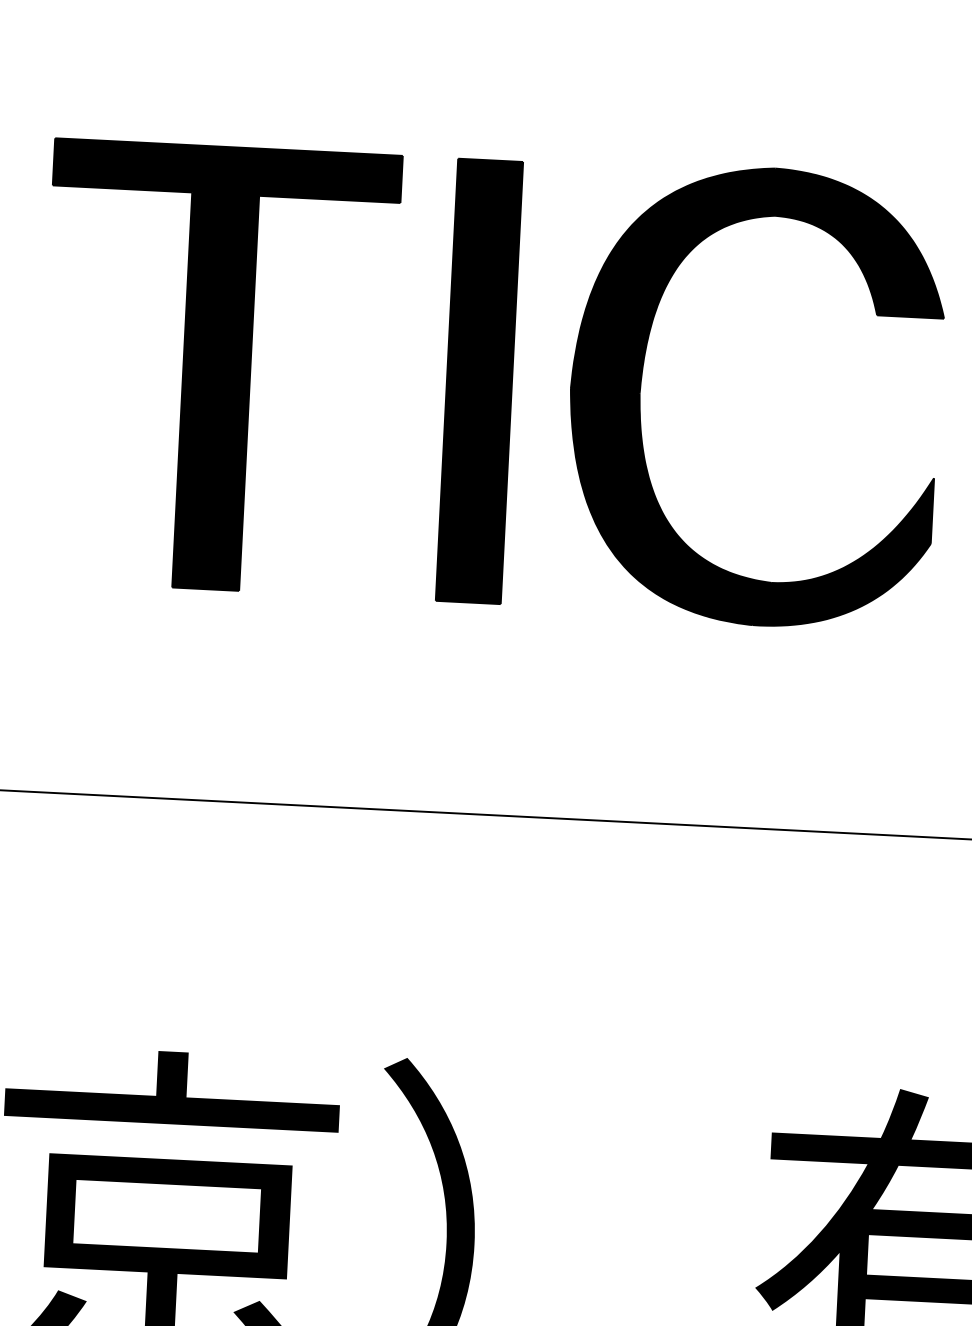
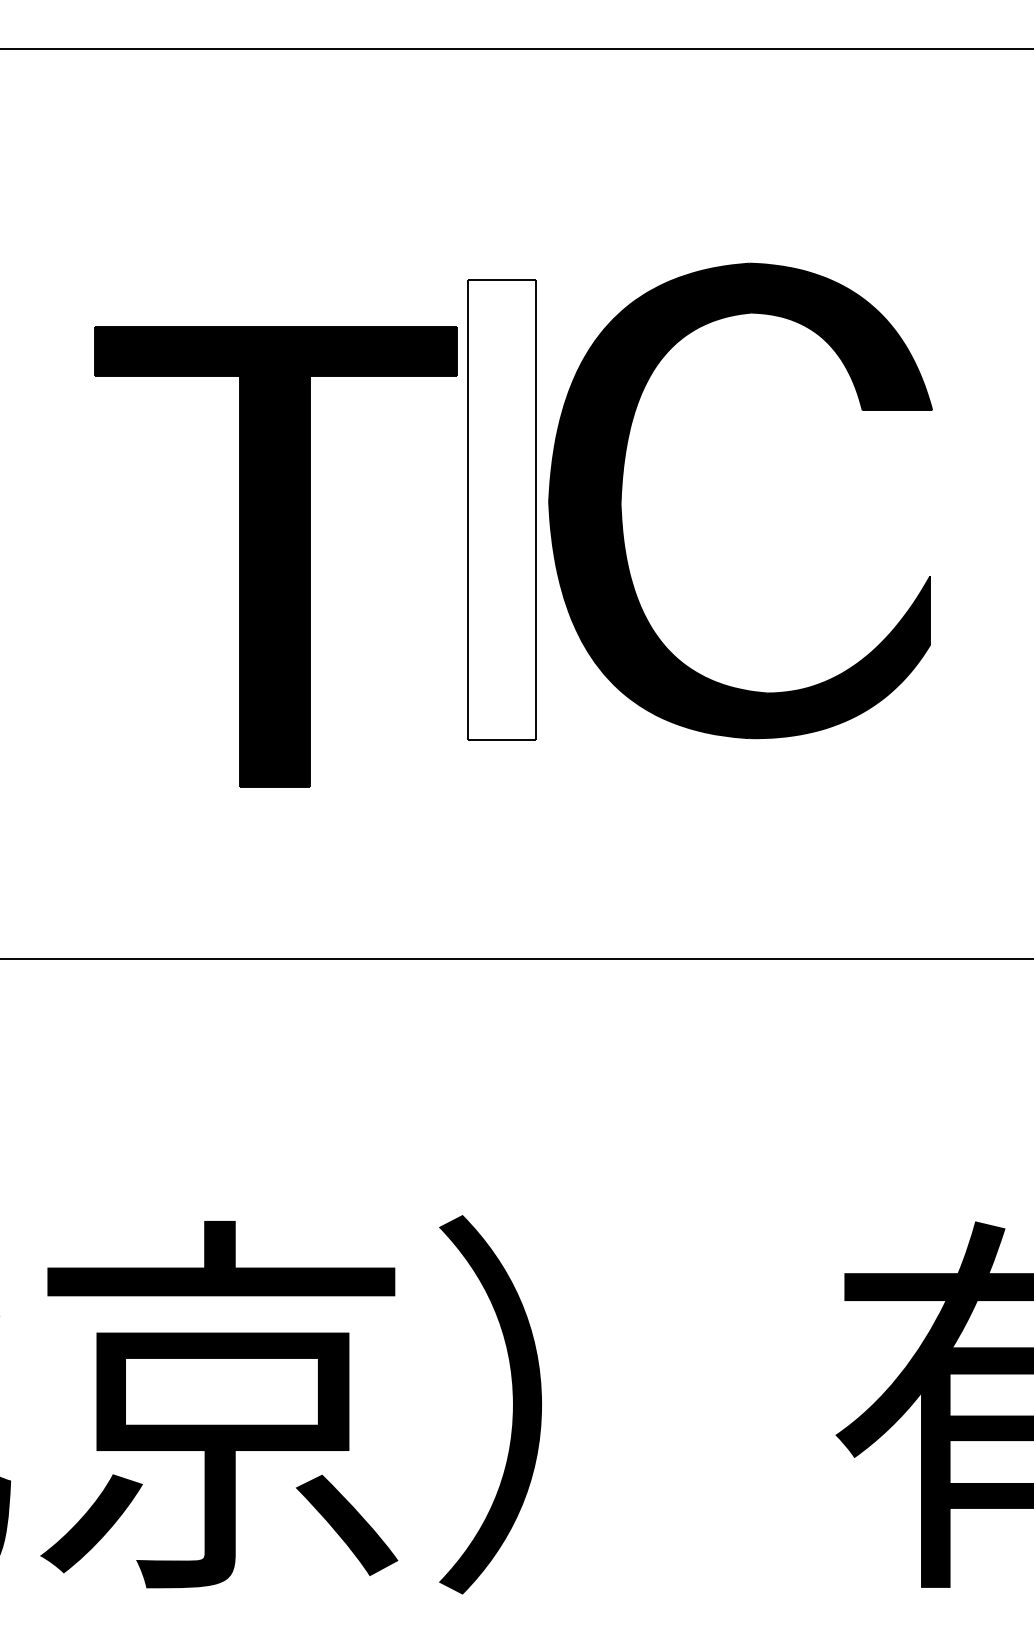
part: (217, 367) -> (275, 556), moved
part: (642, 380) -> (622, 490), moved
fill: (479, 381) -> (501, 509), removed

